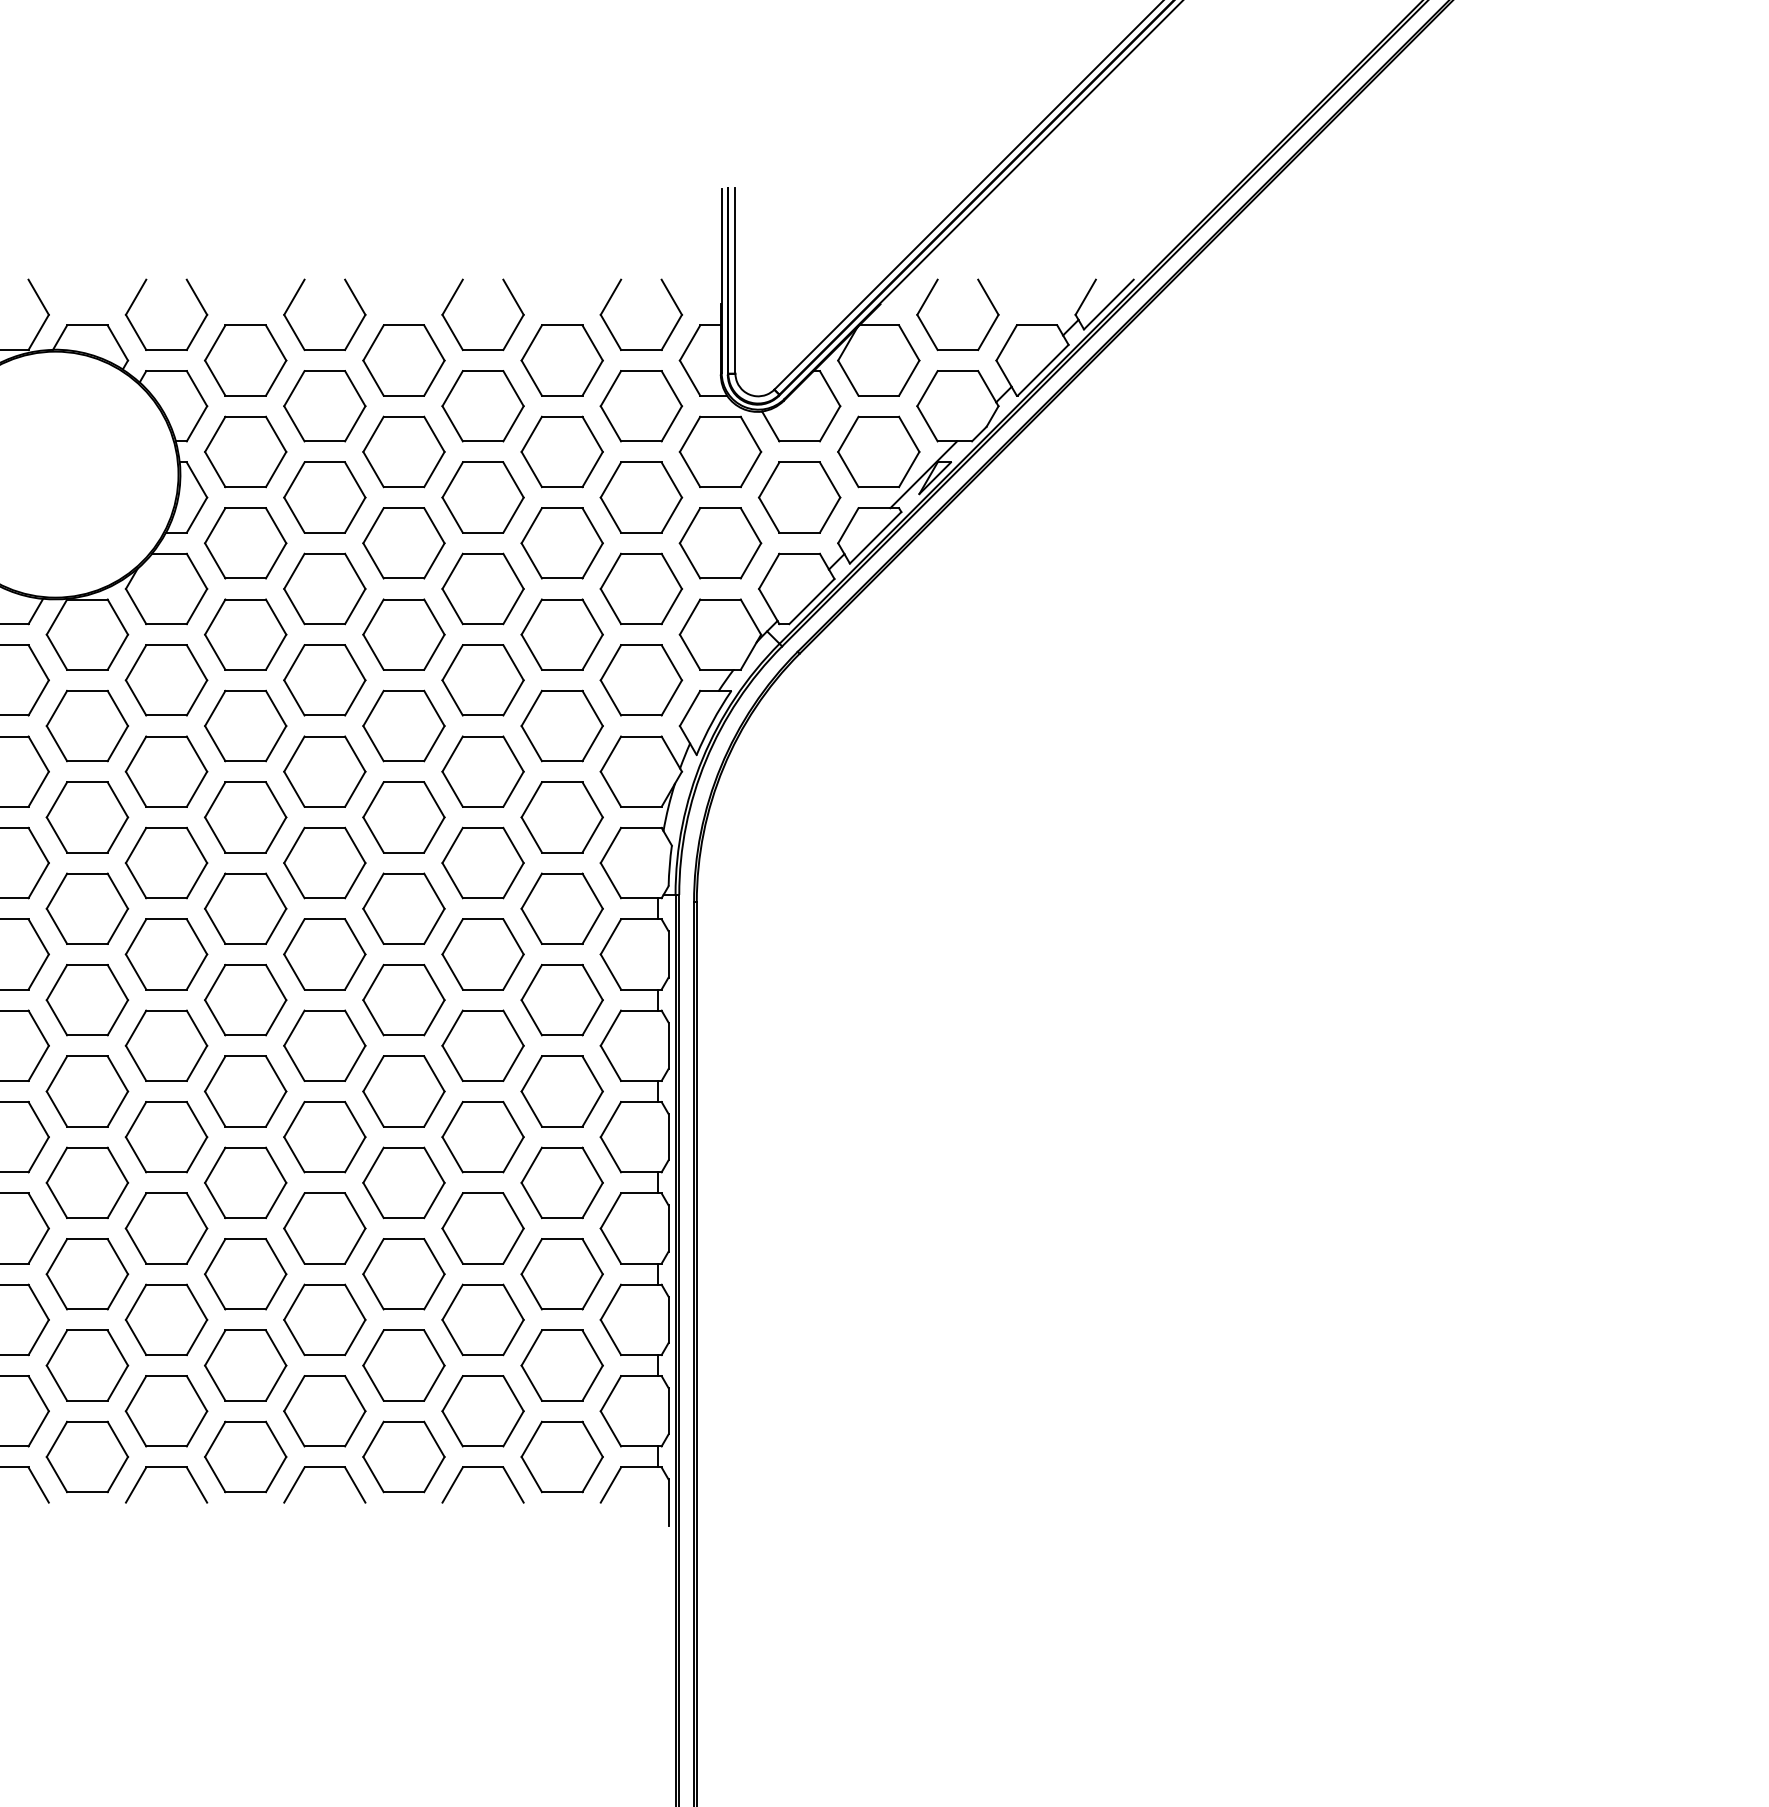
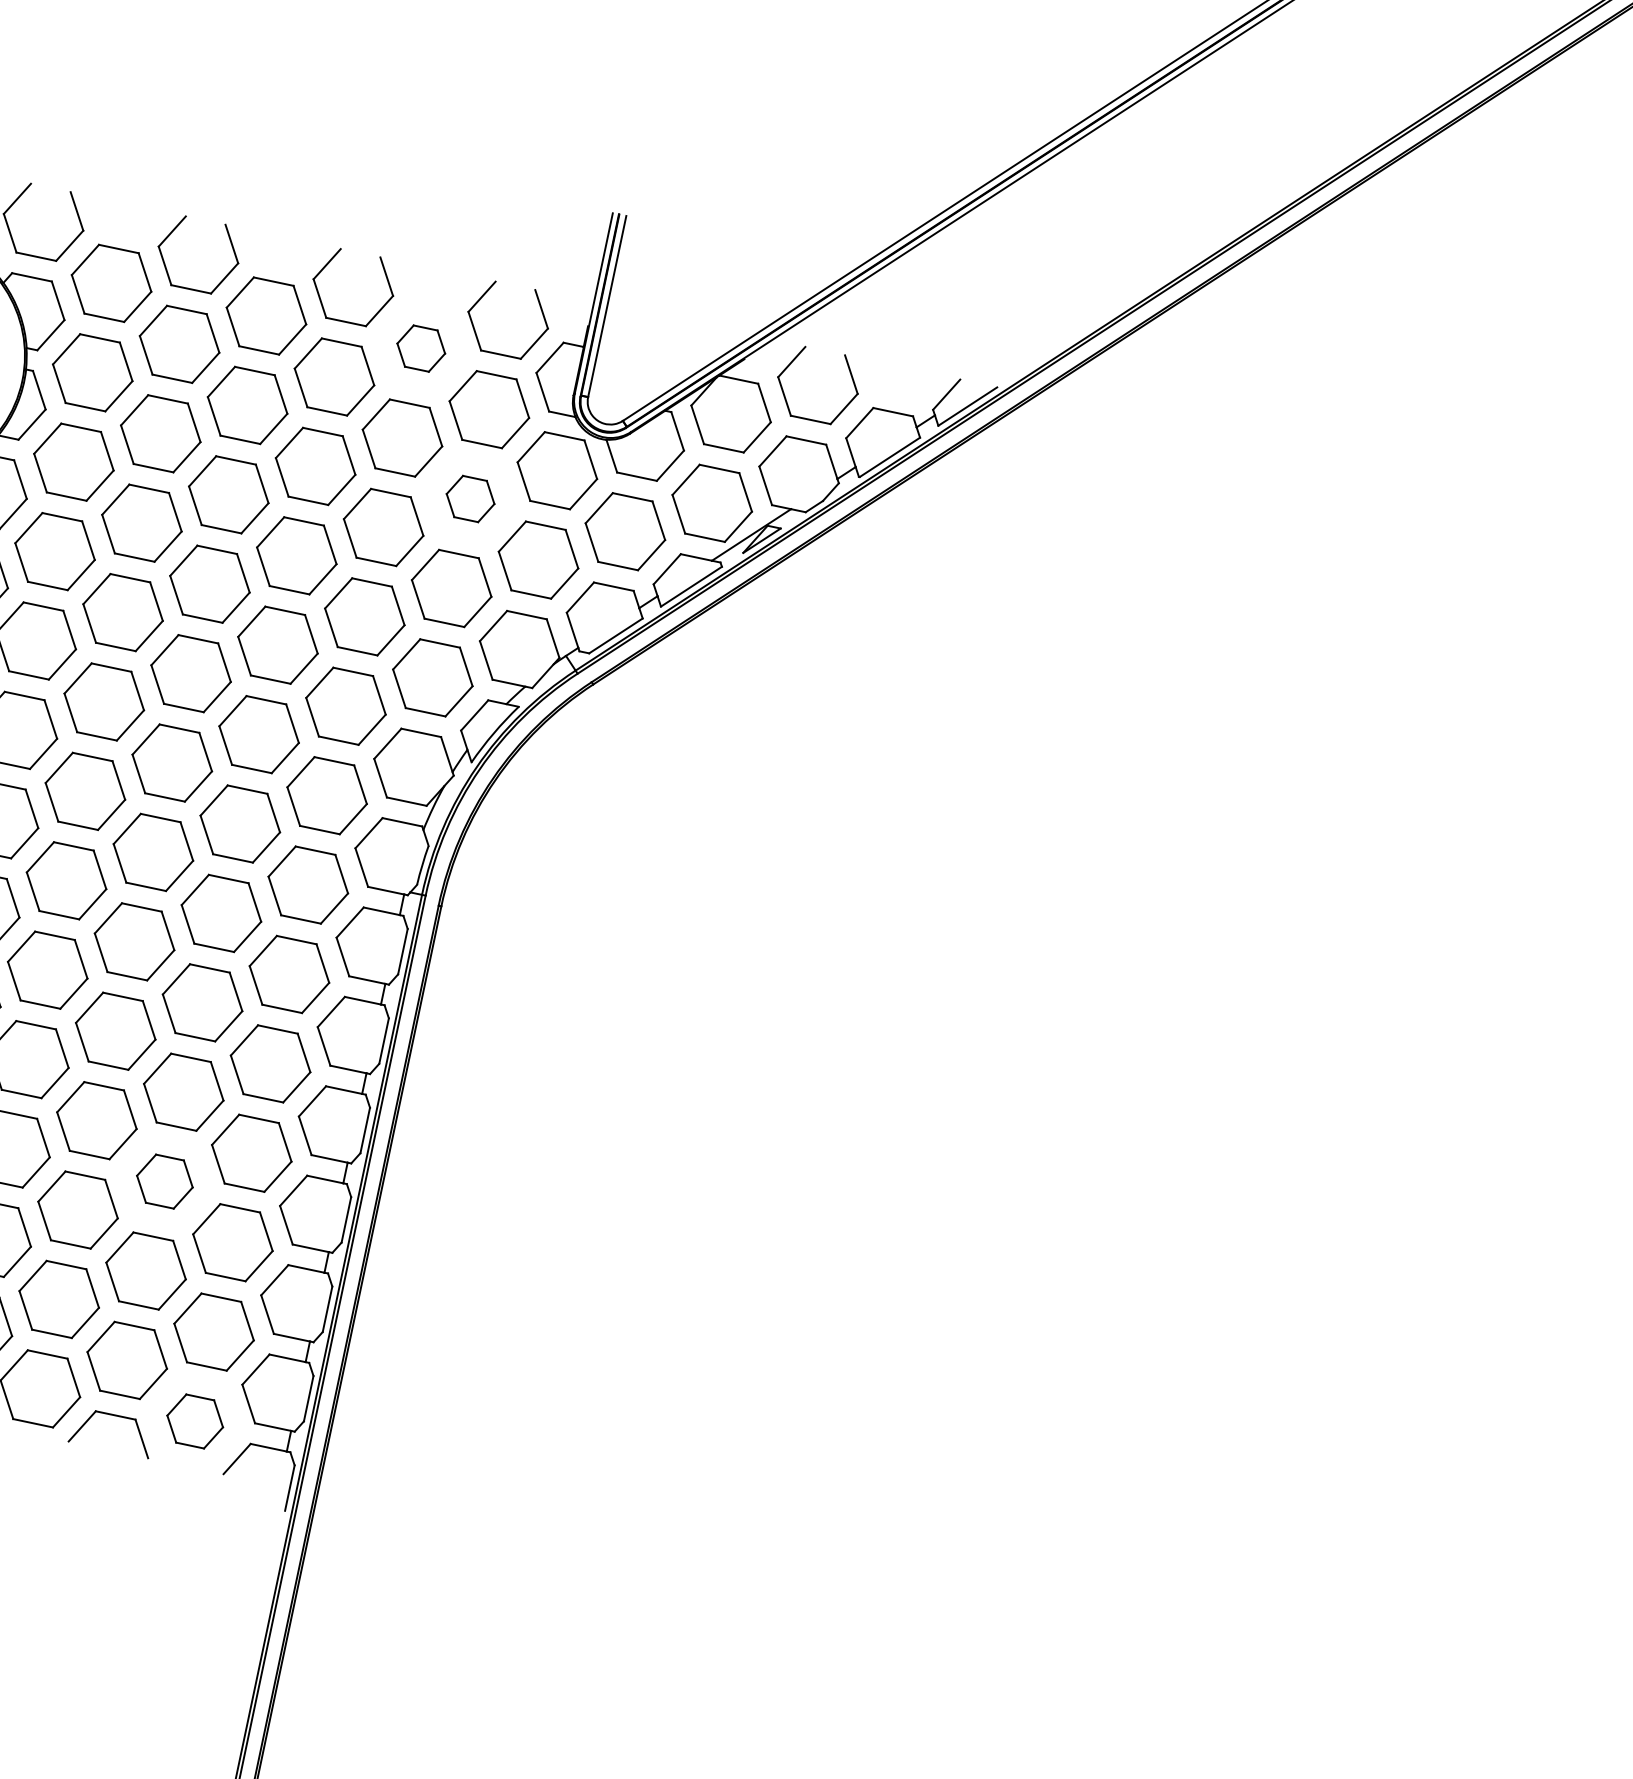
part: (561, 360) -> (420, 348), size x0.6
part: (641, 497) -> (470, 498), size x0.6
part: (482, 1228) -> (164, 1181), size x0.7
part: (561, 1456) -> (194, 1420), size x0.7

